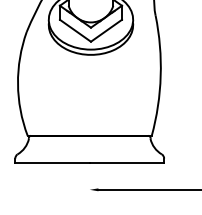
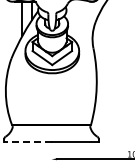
line: (52, 163) -> (27, 142), solid -> dashed

